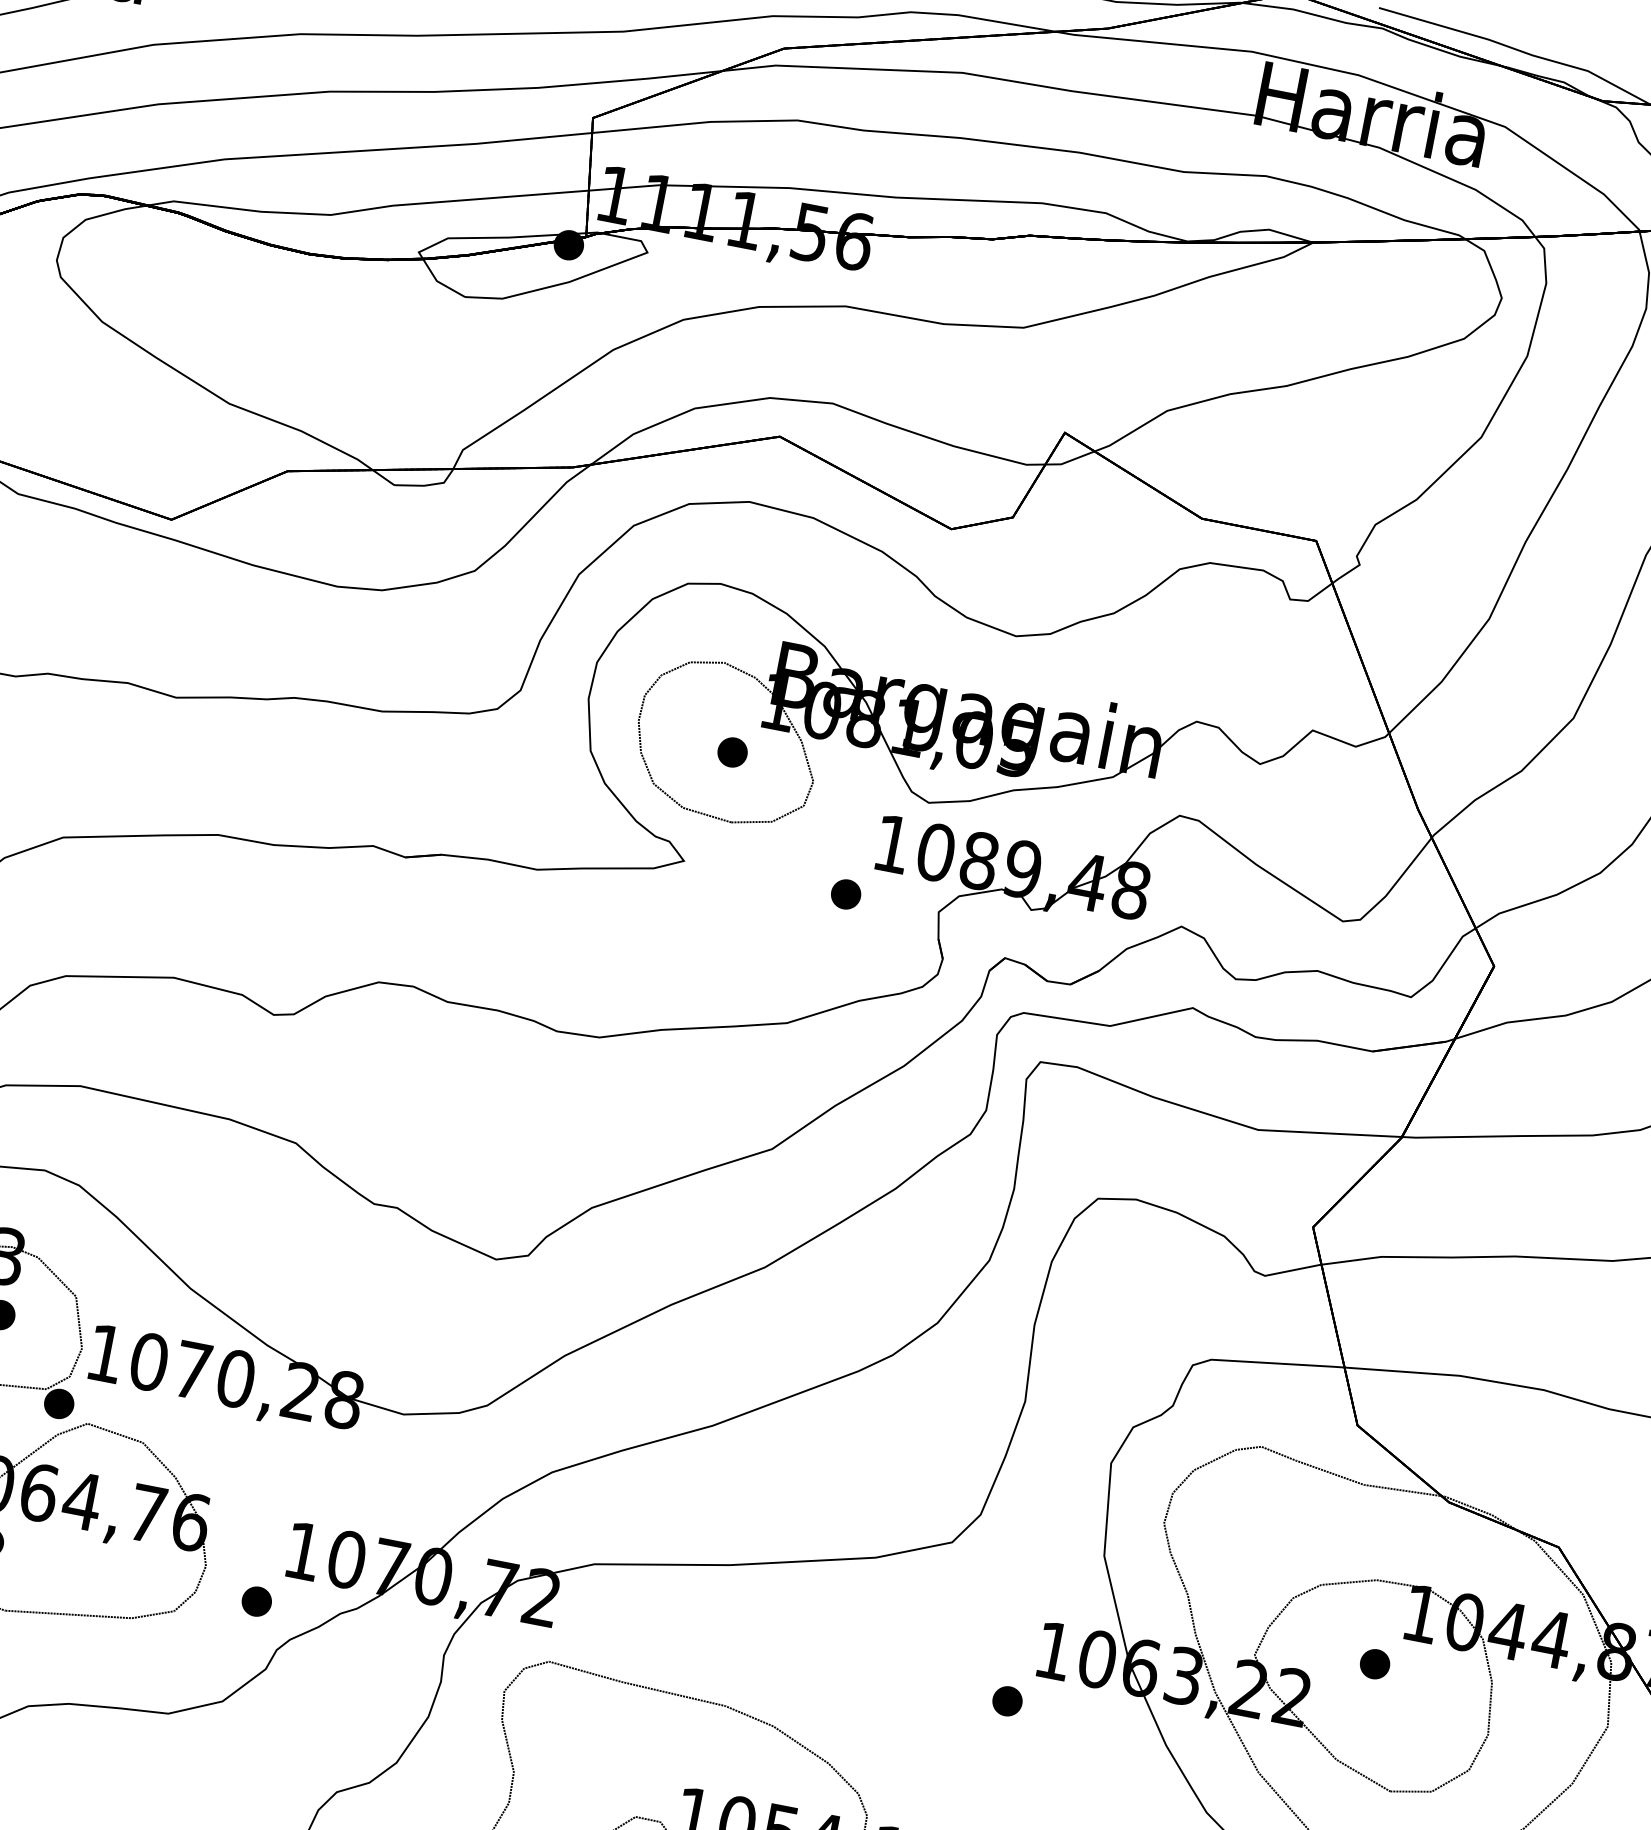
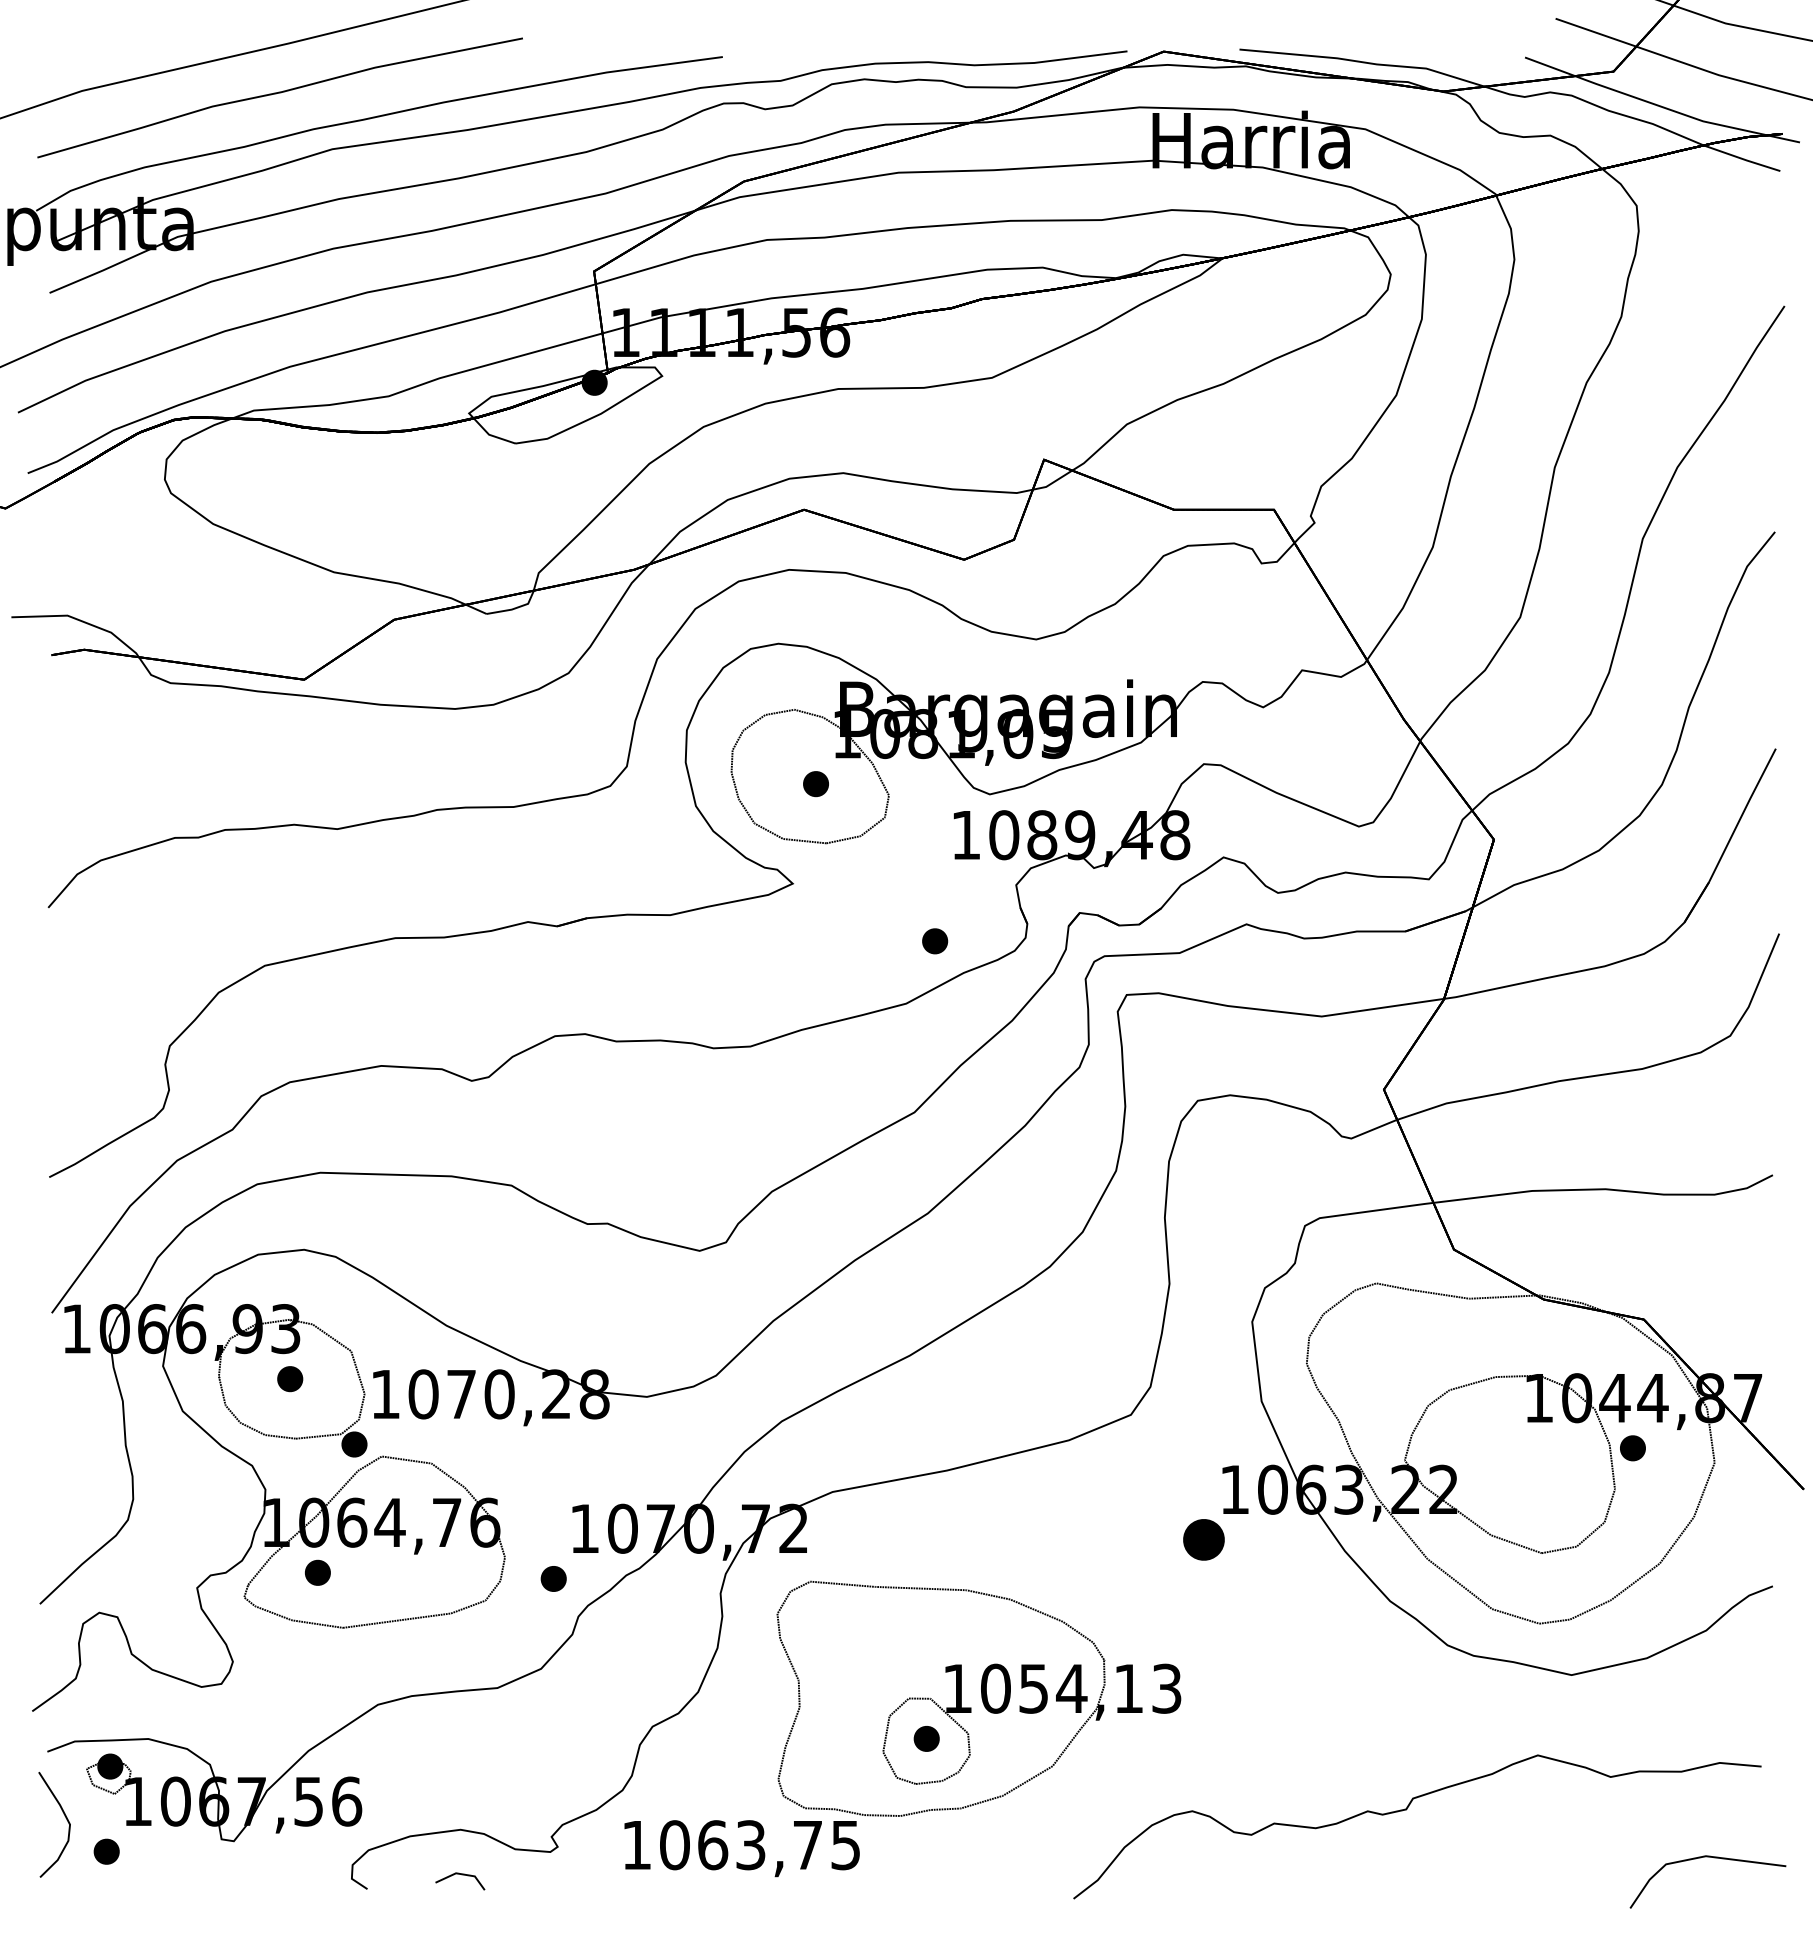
part: (846, 894) -> (935, 941), moved
part: (1374, 1664) -> (1632, 1448), moved
part: (1007, 1700) -> (1203, 1539), size x1.6

